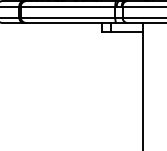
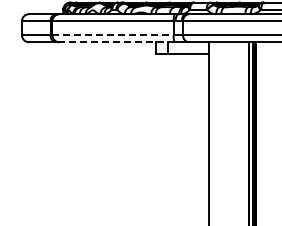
line: (68, 17) -> (113, 35), solid -> dashed
line: (71, 23) -> (117, 42), solid -> dashed

